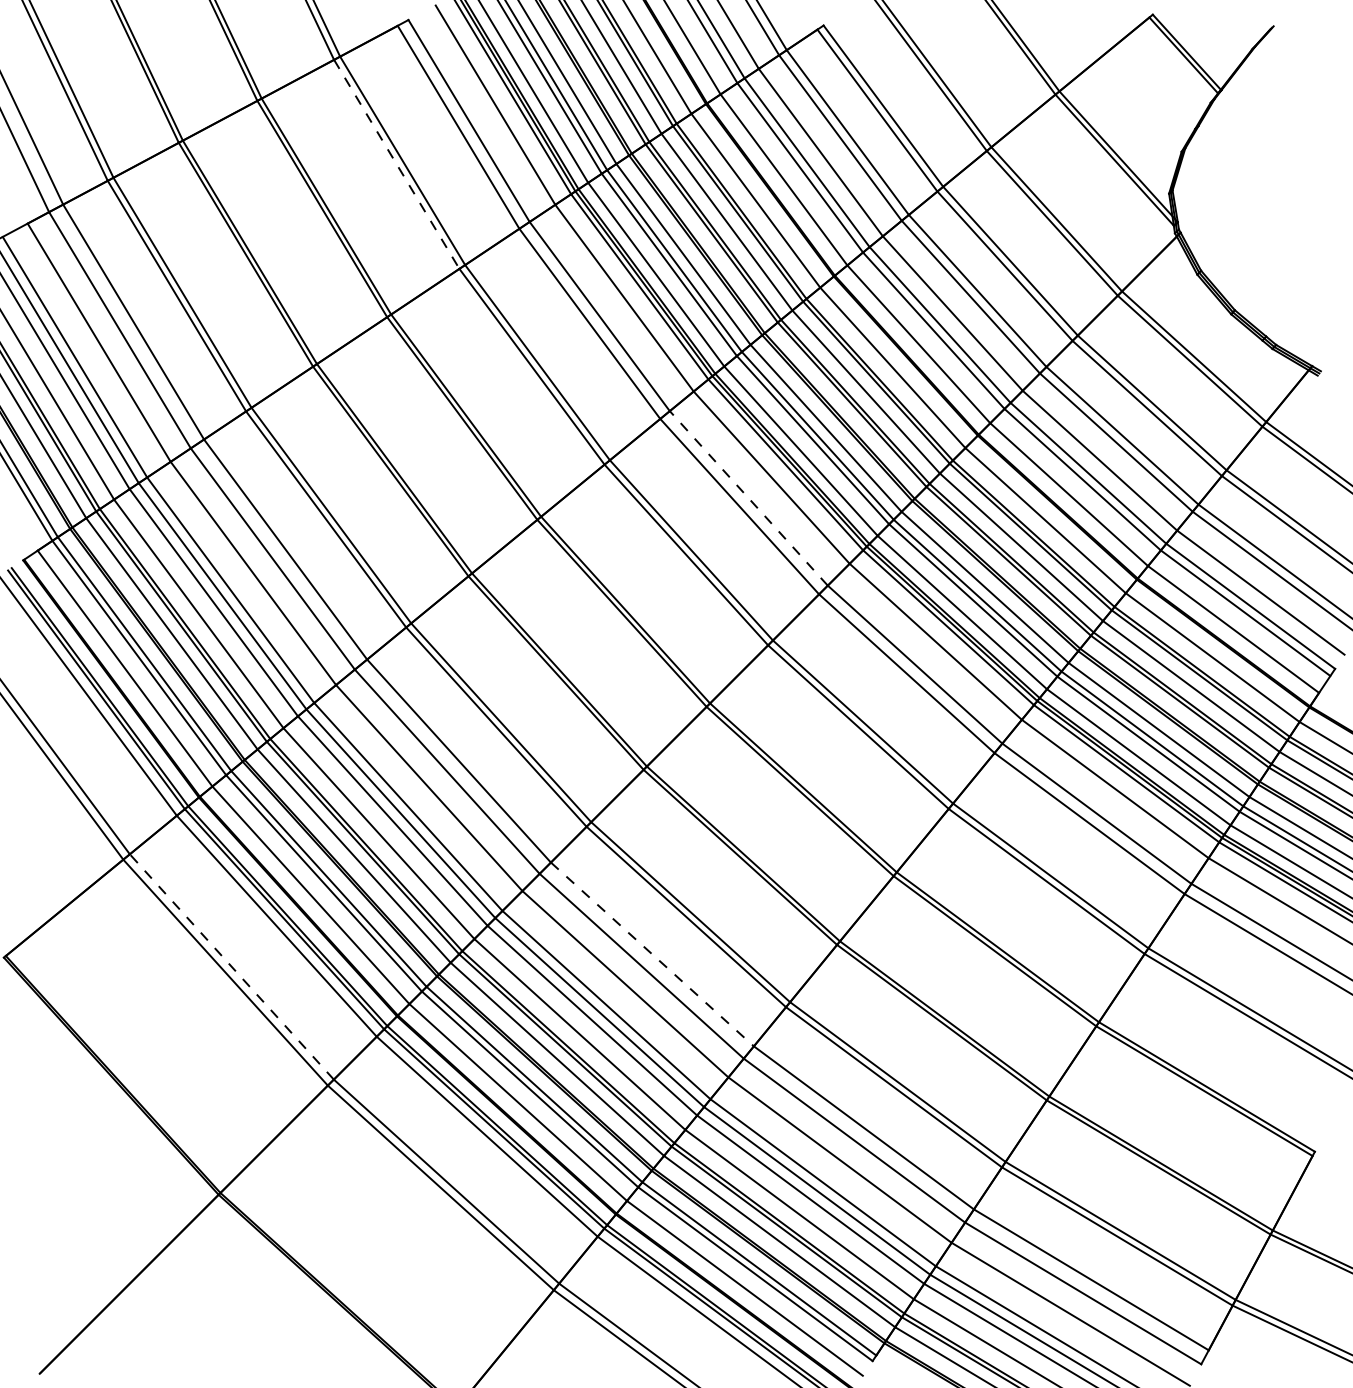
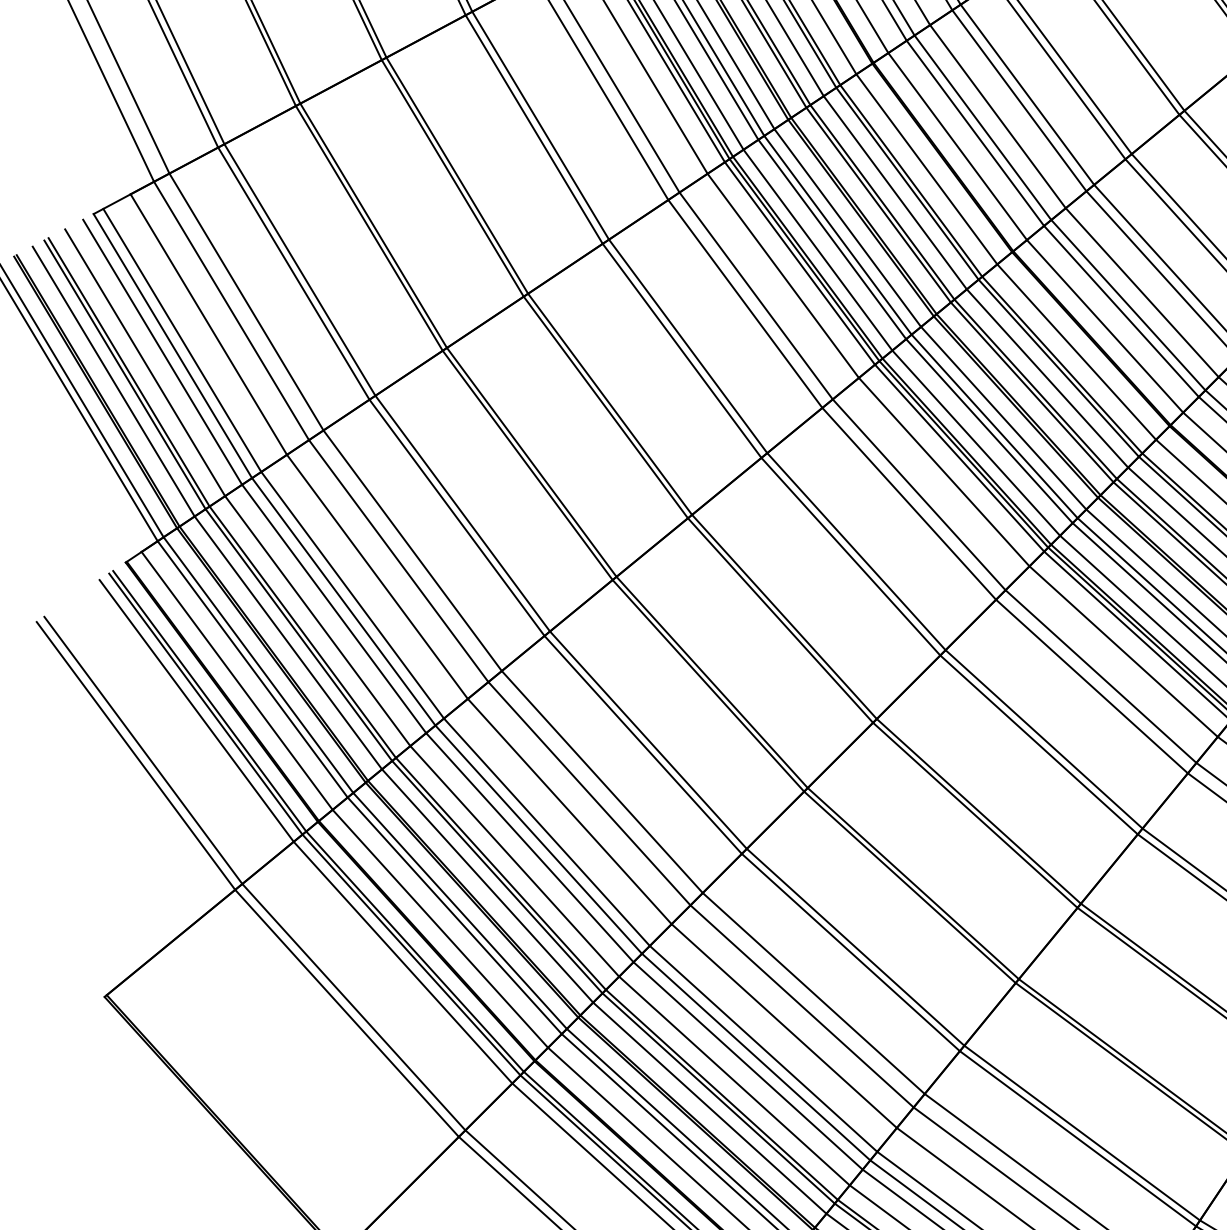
line: (396, 164) -> (533, 129), dashed -> solid
line: (748, 498) -> (918, 494), dashed -> solid
line: (652, 954) -> (813, 993), dashed -> solid
line: (231, 966) -> (353, 1006), dashed -> solid

